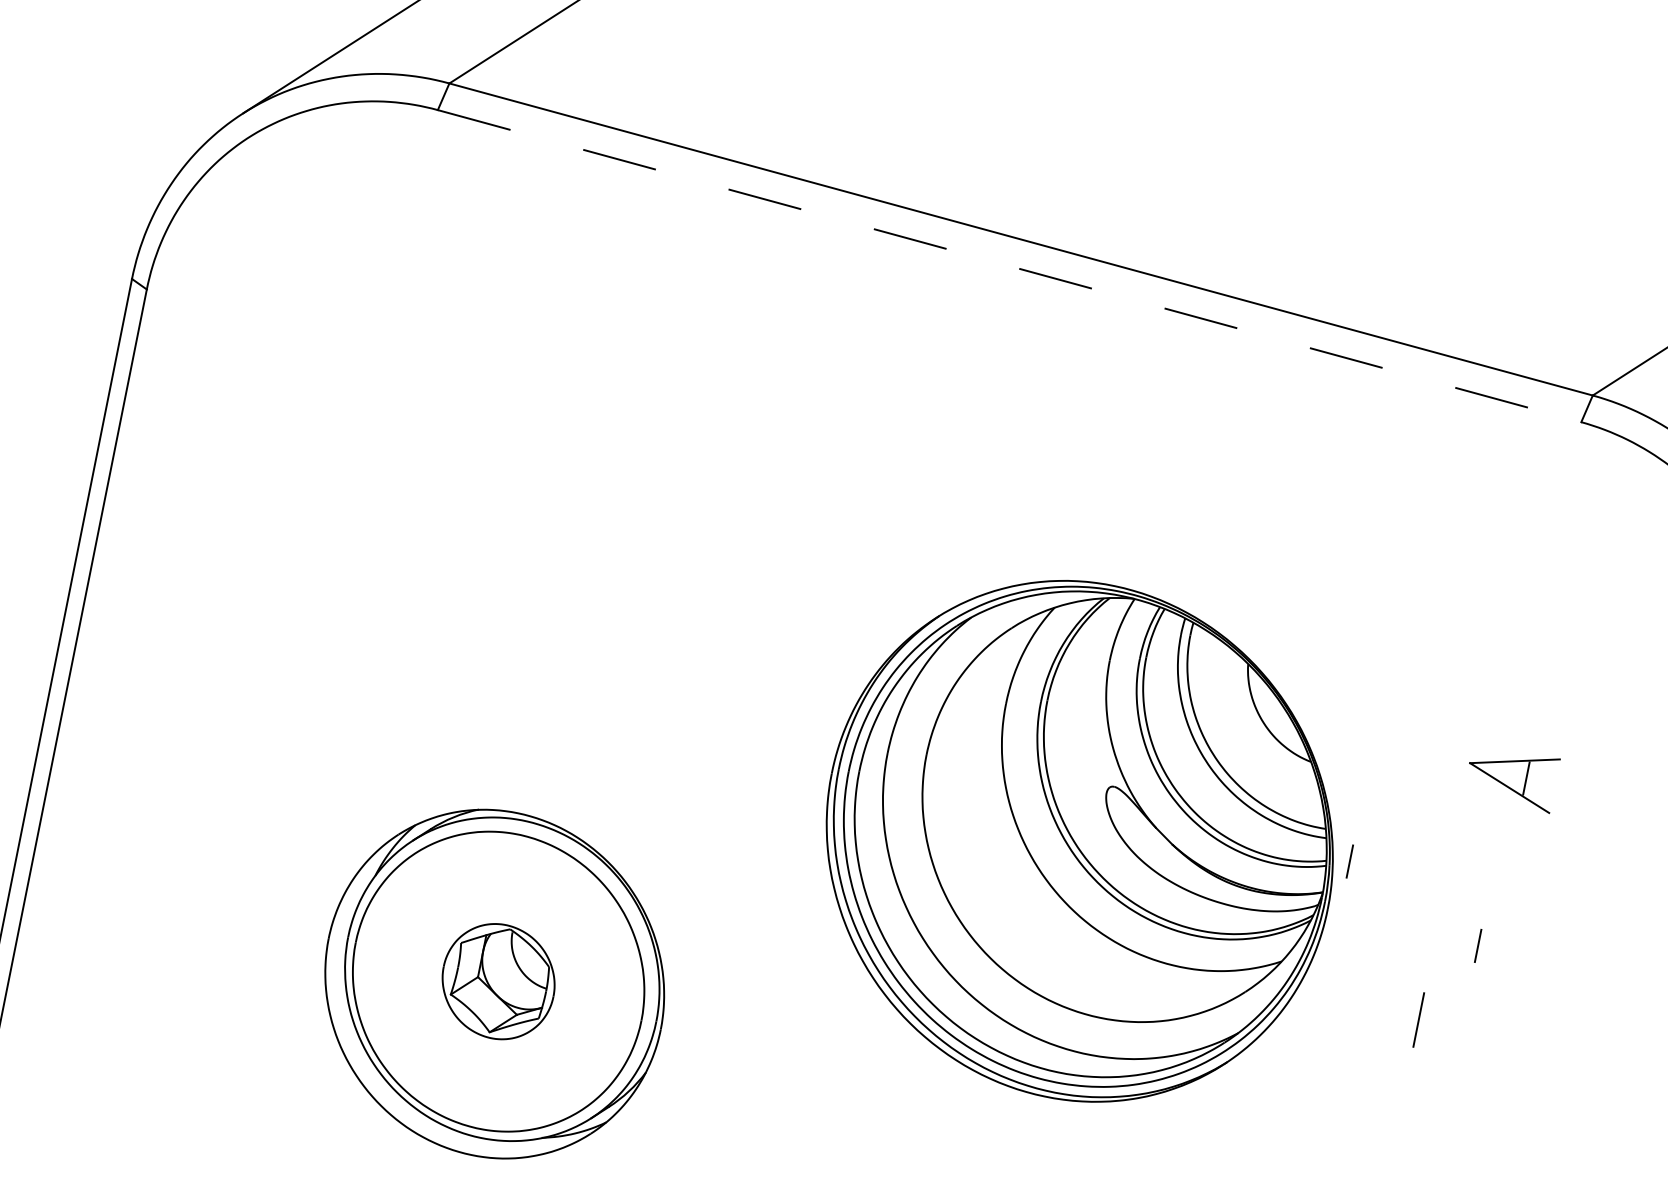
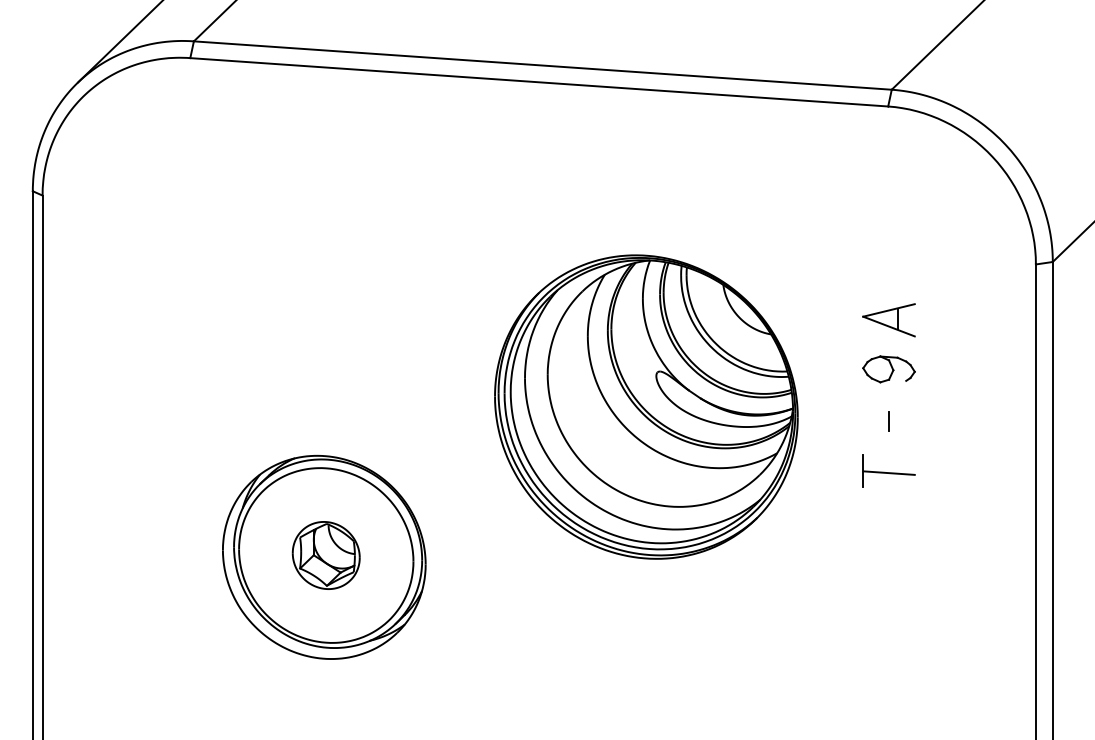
line: (1009, 266) -> (539, 82), dashed -> solid
part: (1494, 859) -> (888, 369), added
line: (1348, 861) -> (804, 387), removed
line: (1460, 1030) -> (888, 472), added

